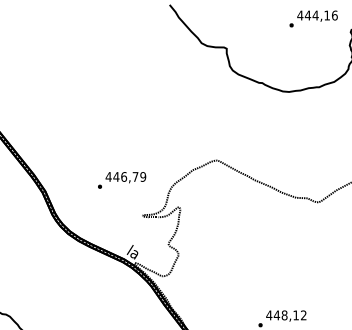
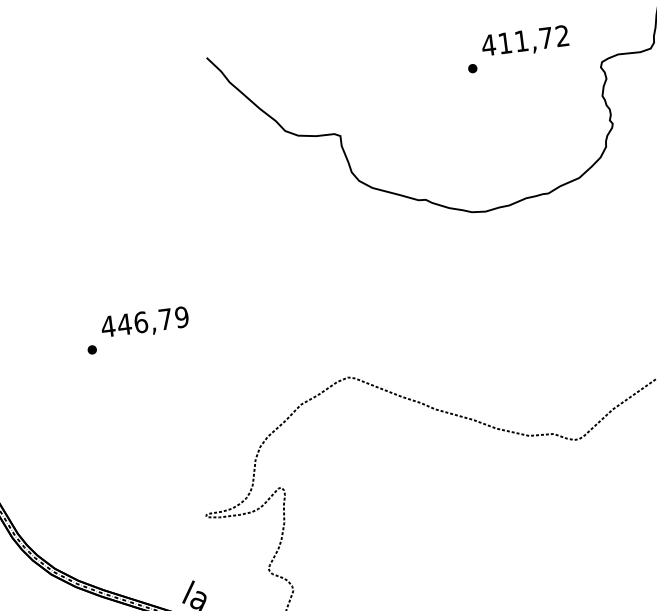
text: (320, 15) -> (531, 39), 444,16 -> 411,72
text: (122, 180) -> (138, 330), moved

